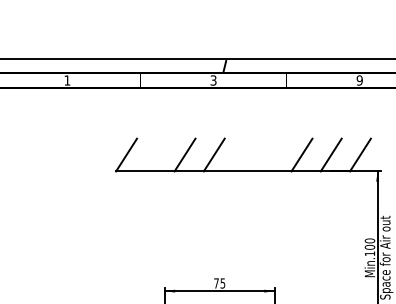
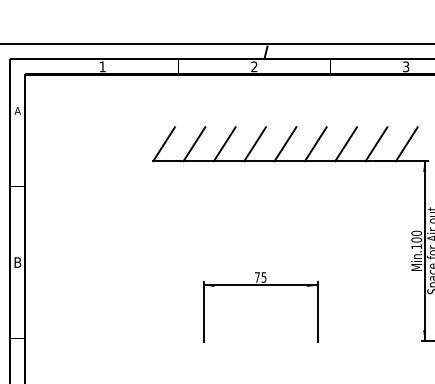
text: (359, 80) -> (405, 66), 9 -> 3
text: (213, 81) -> (254, 67), 3 -> 2
line: (155, 155) -> (194, 144), added
line: (243, 155) -> (285, 144), added
line: (272, 155) -> (315, 144), added

